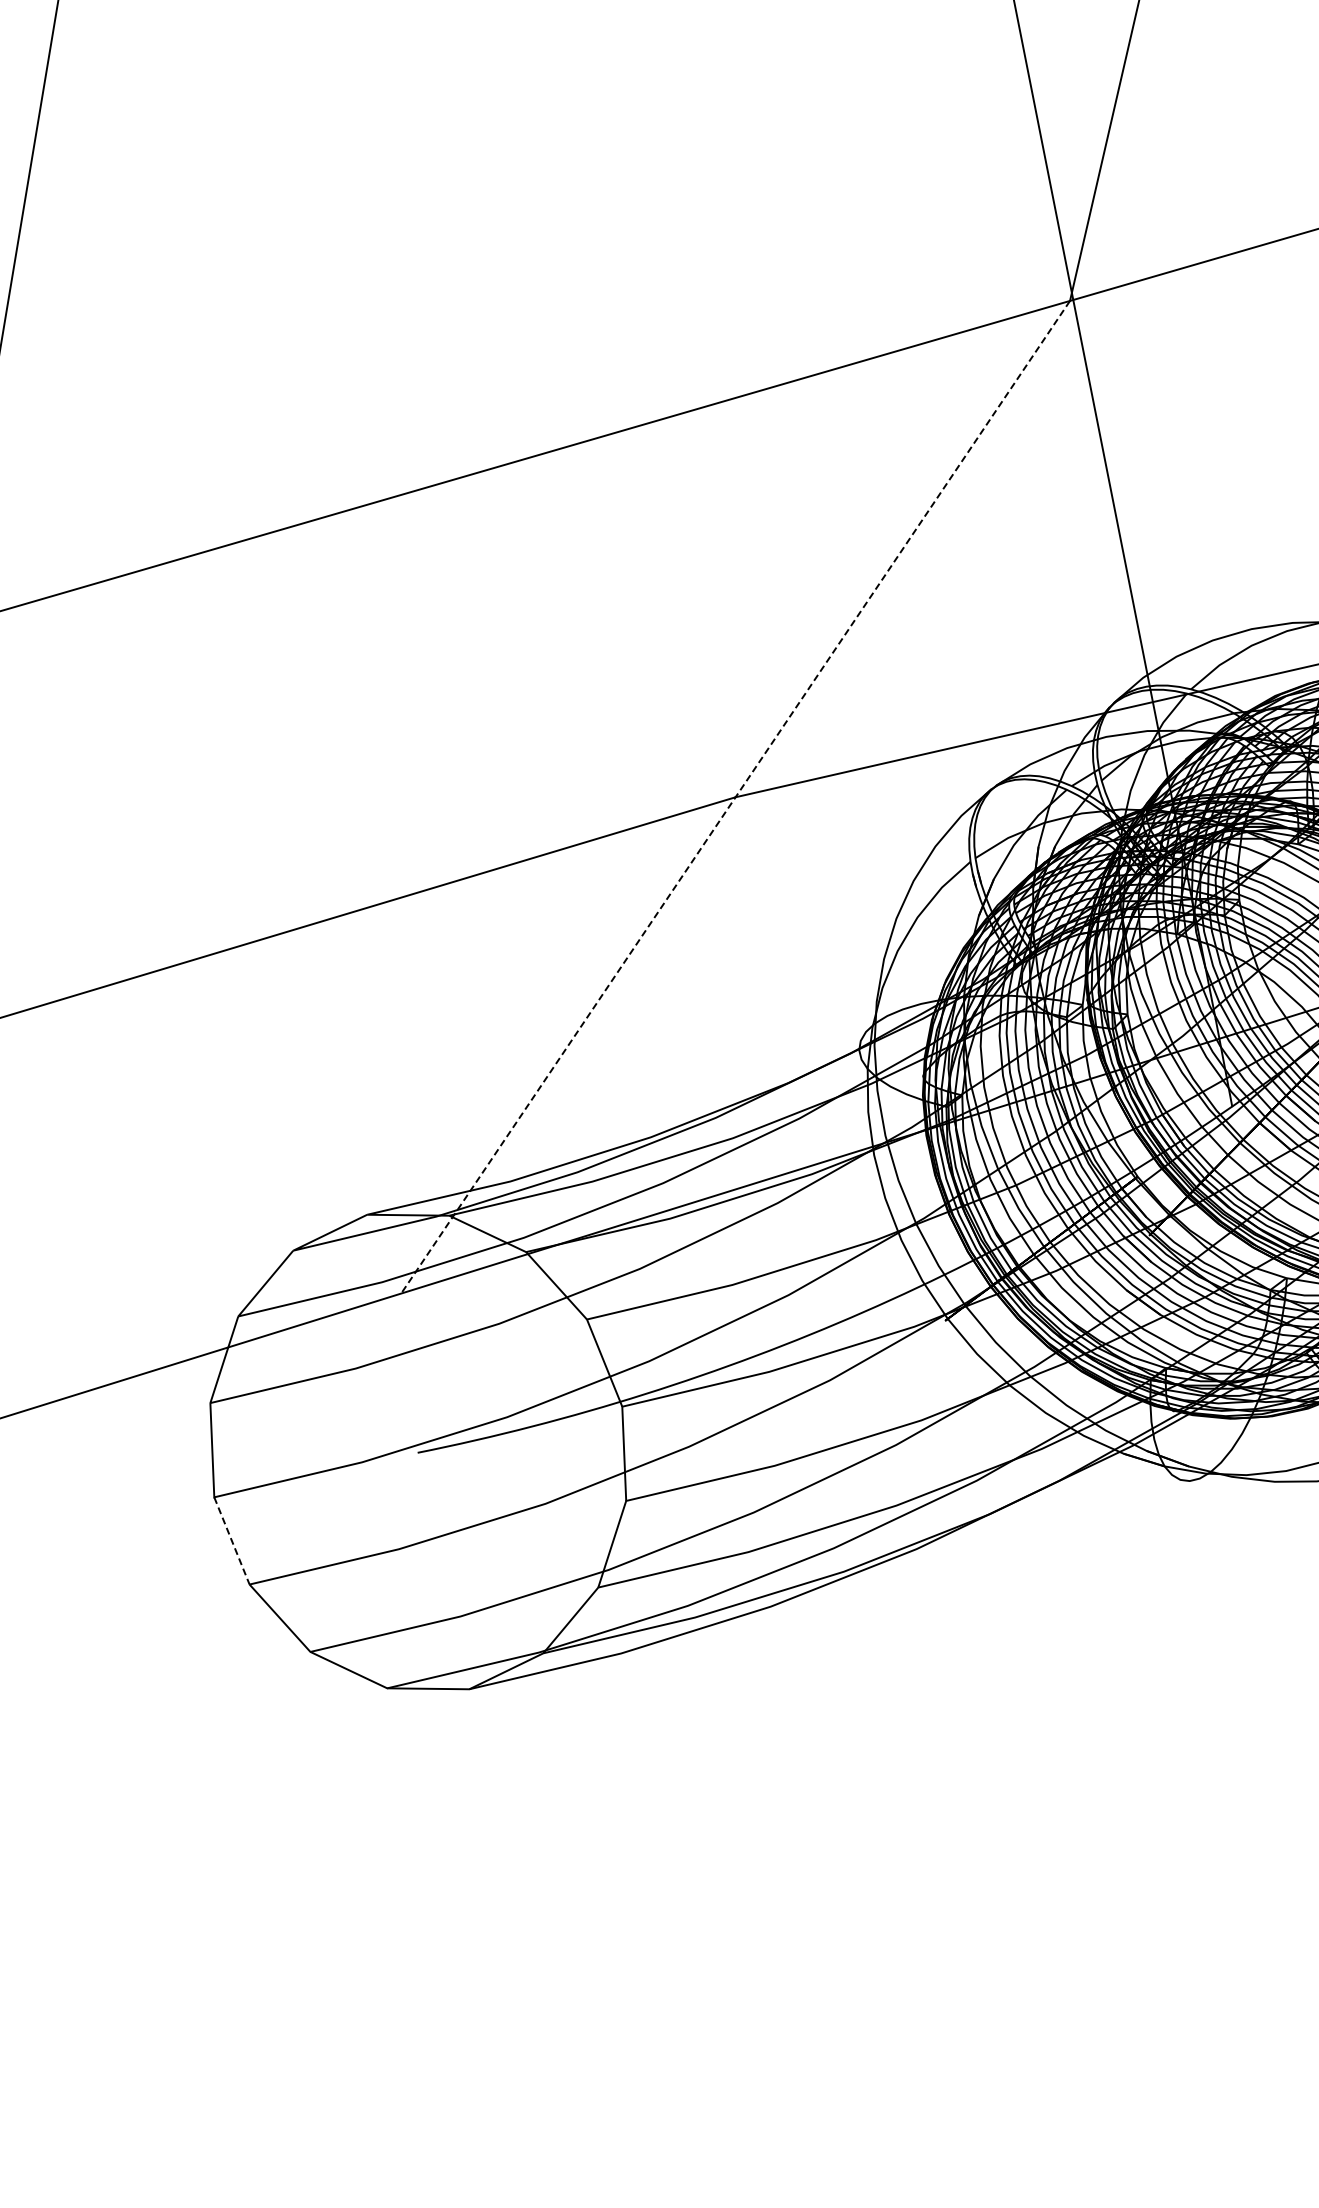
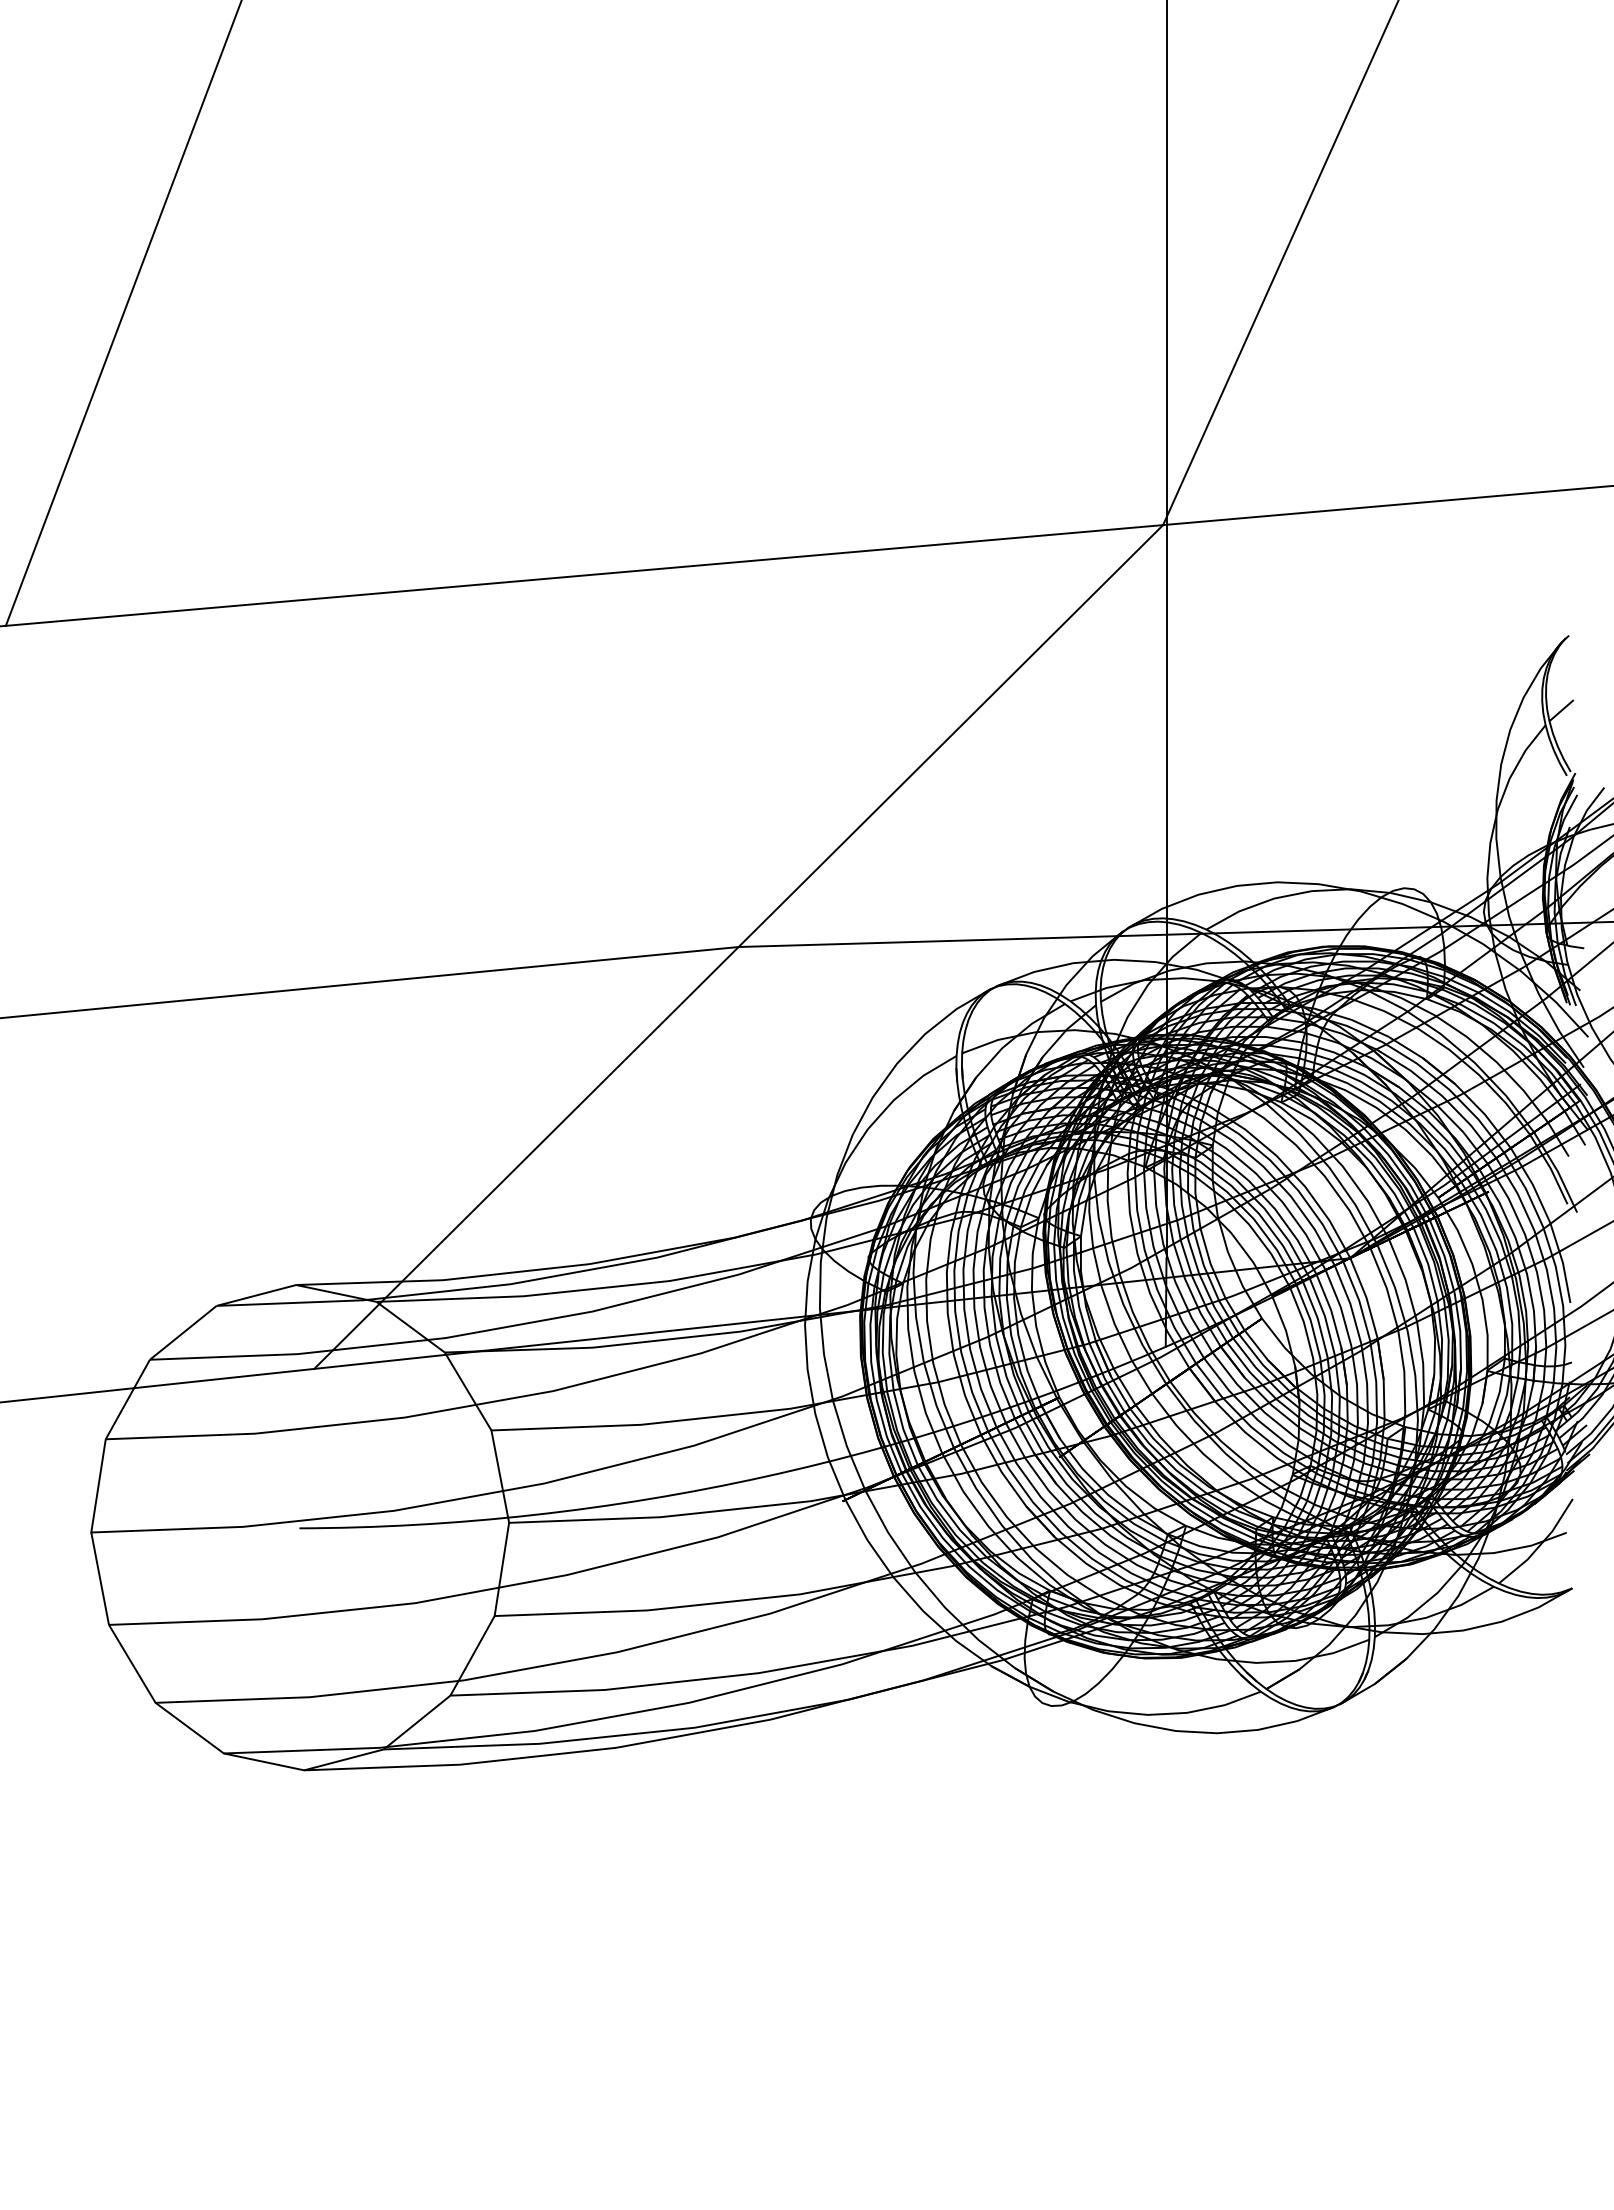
line: (735, 797) -> (738, 947), dashed -> solid
line: (232, 1541) -> (100, 1579), dashed -> solid

